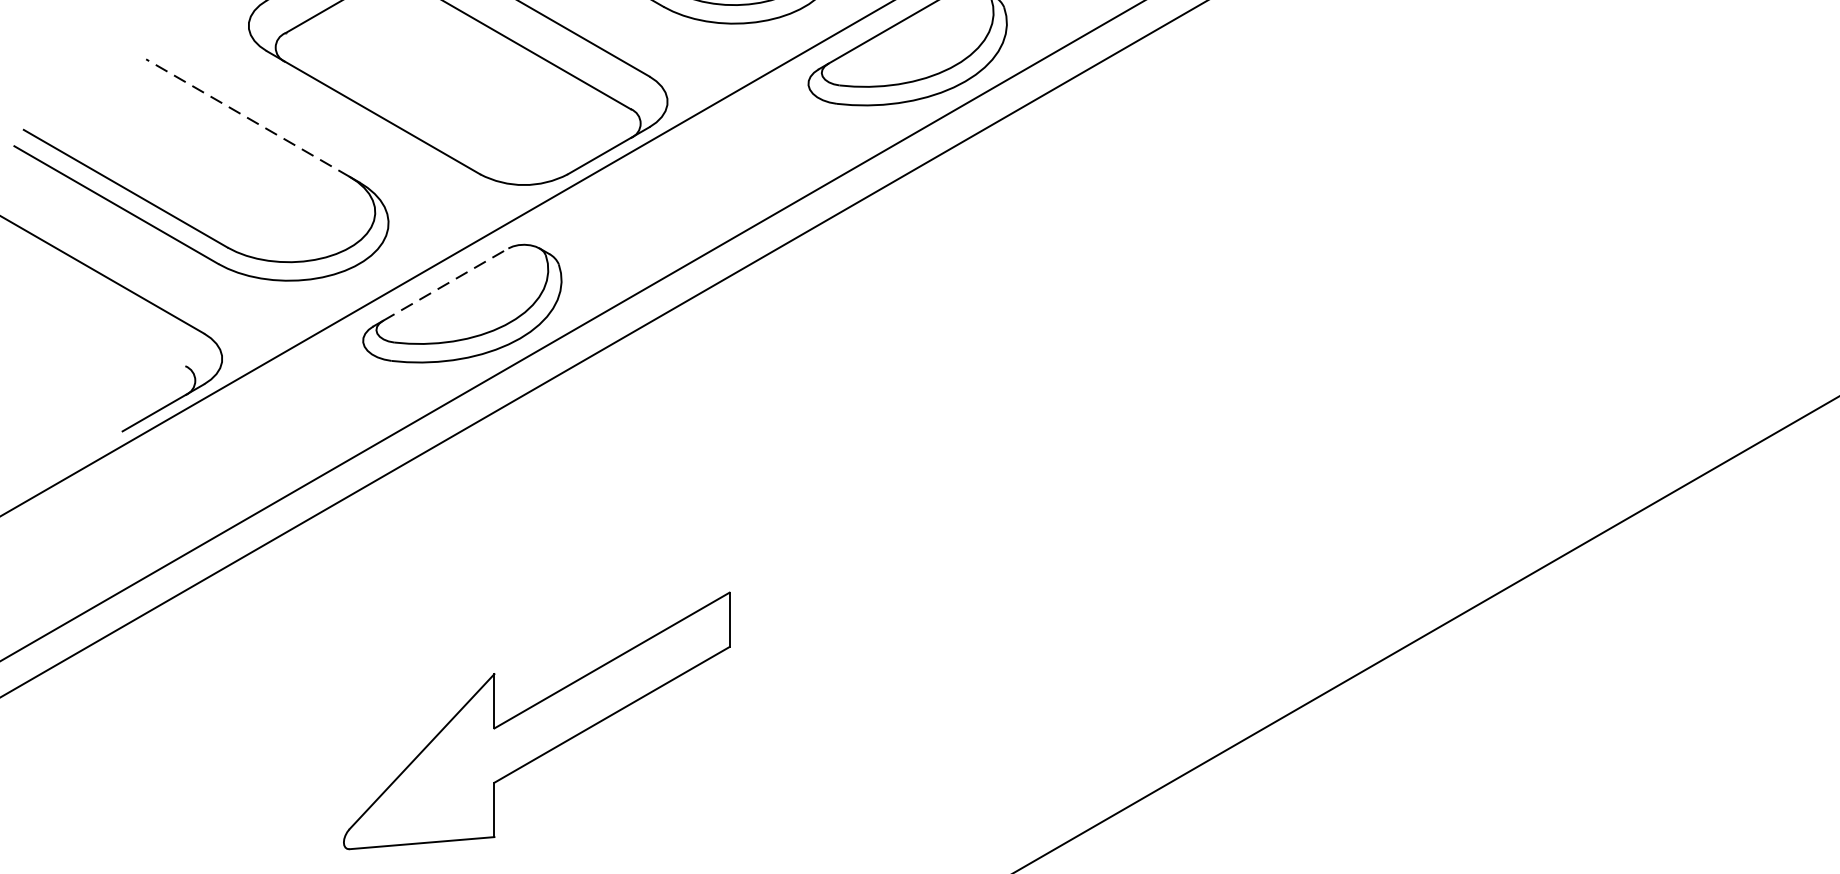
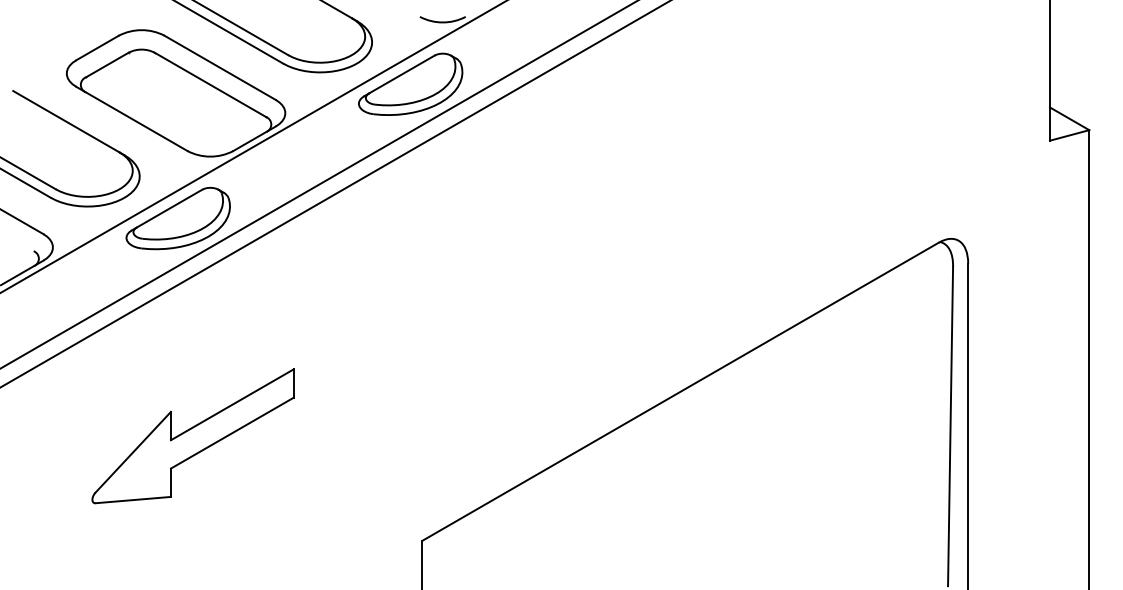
line: (246, 117) -> (65, 121), dashed -> solid
line: (445, 284) -> (169, 208), dashed -> solid
part: (535, 721) -> (192, 436), moved

